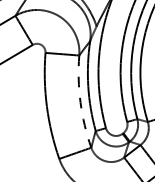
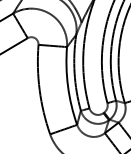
arc: (81, 102) -> (68, 86), dashed -> solid

